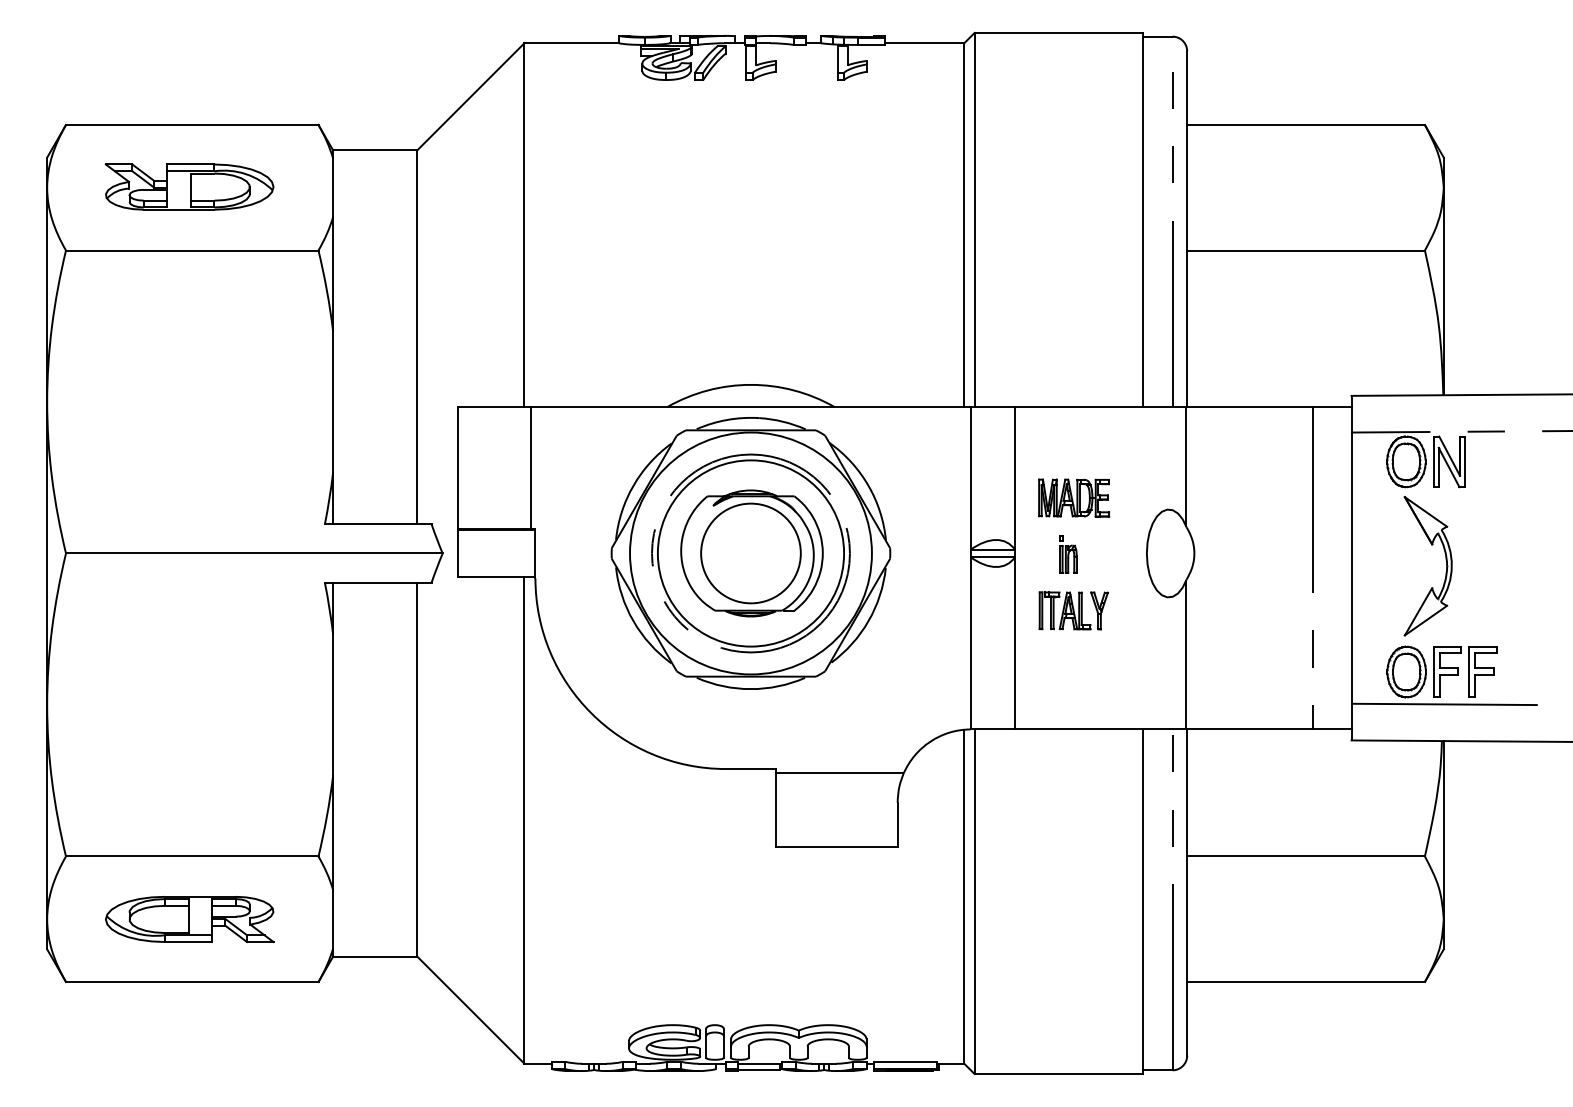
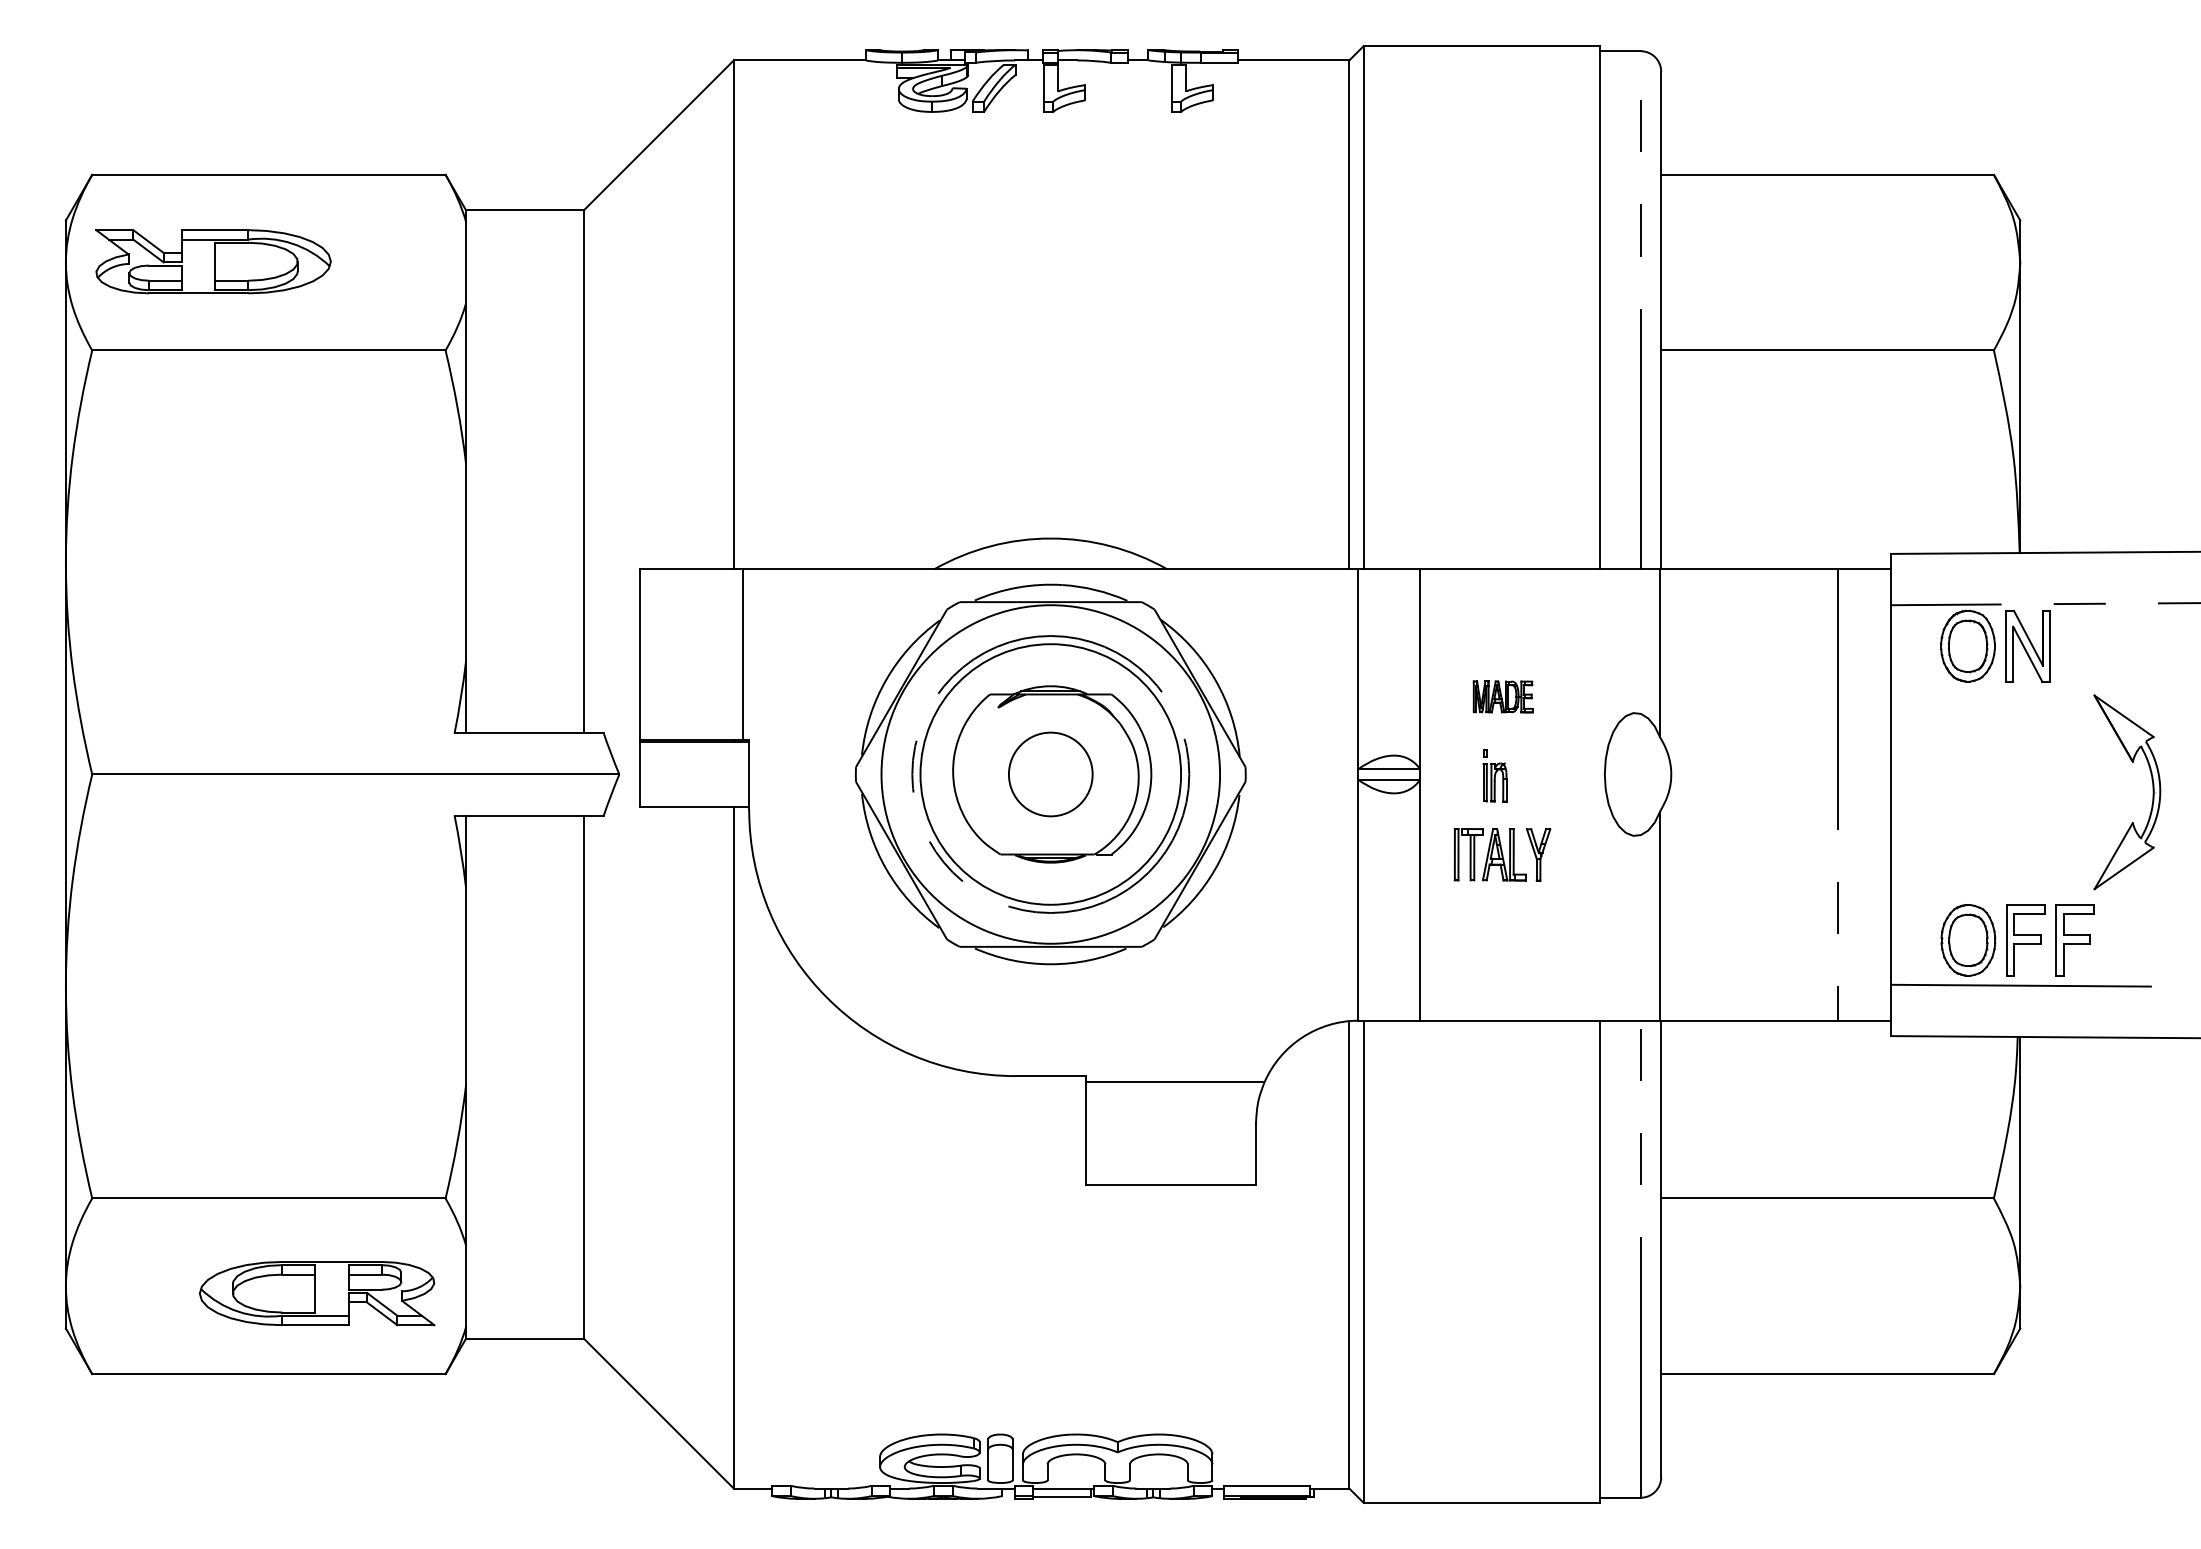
part: (189, 186) -> (213, 260), moved
part: (1074, 497) -> (1503, 696), size x0.6
circle: (750, 553) -> (1050, 774), size x0.6
part: (1445, 560) -> (2151, 784), moved
part: (189, 919) -> (316, 1293), moved

